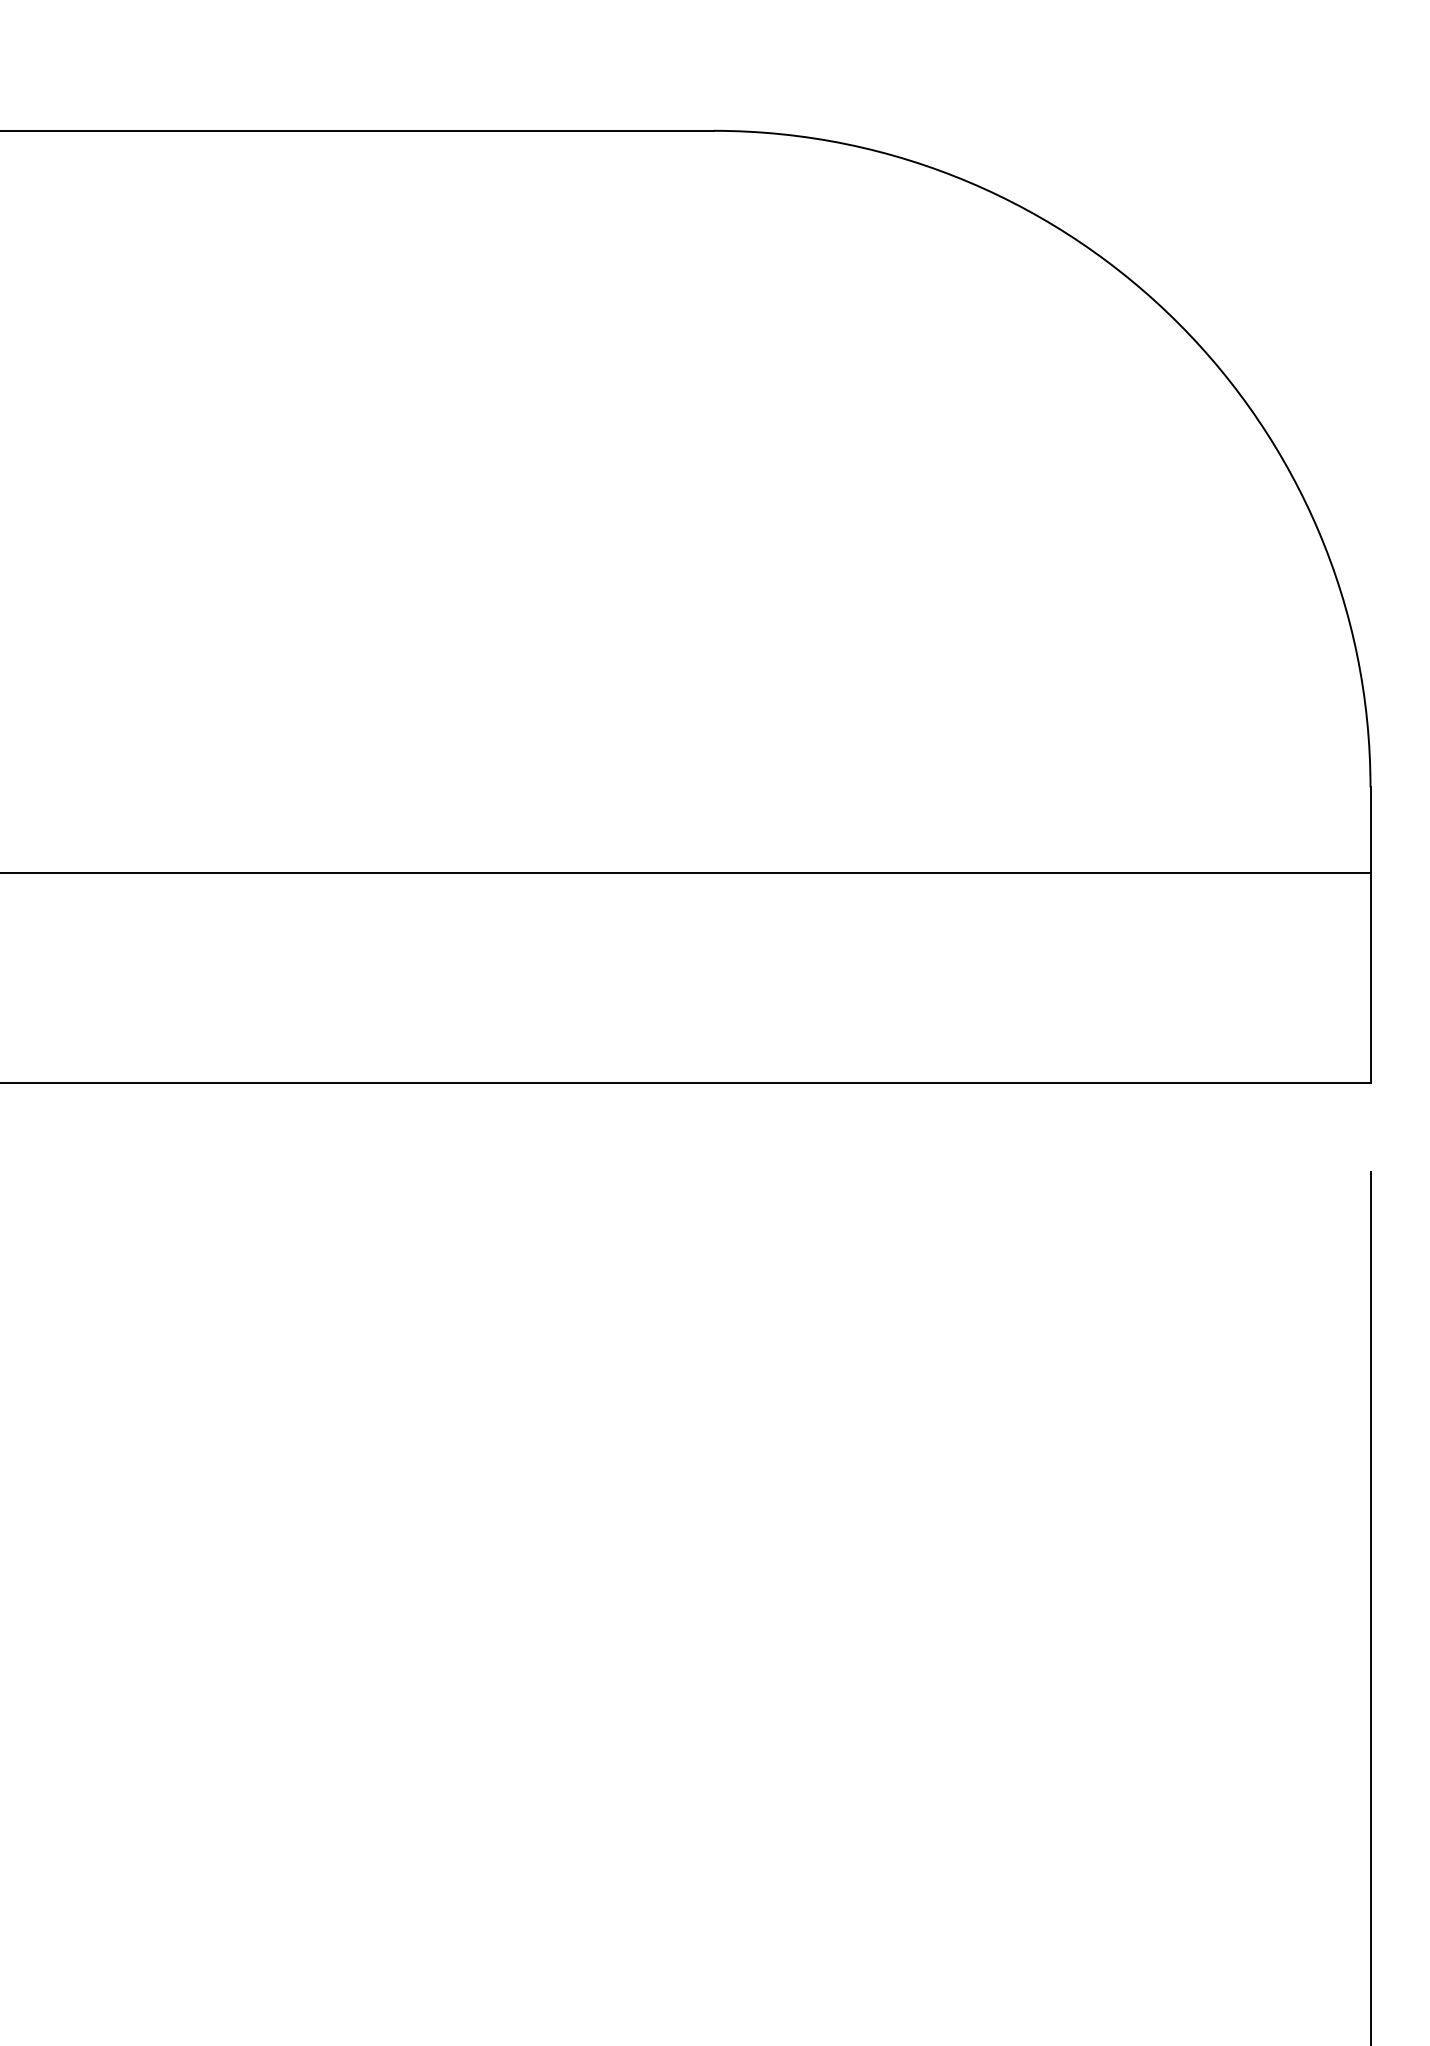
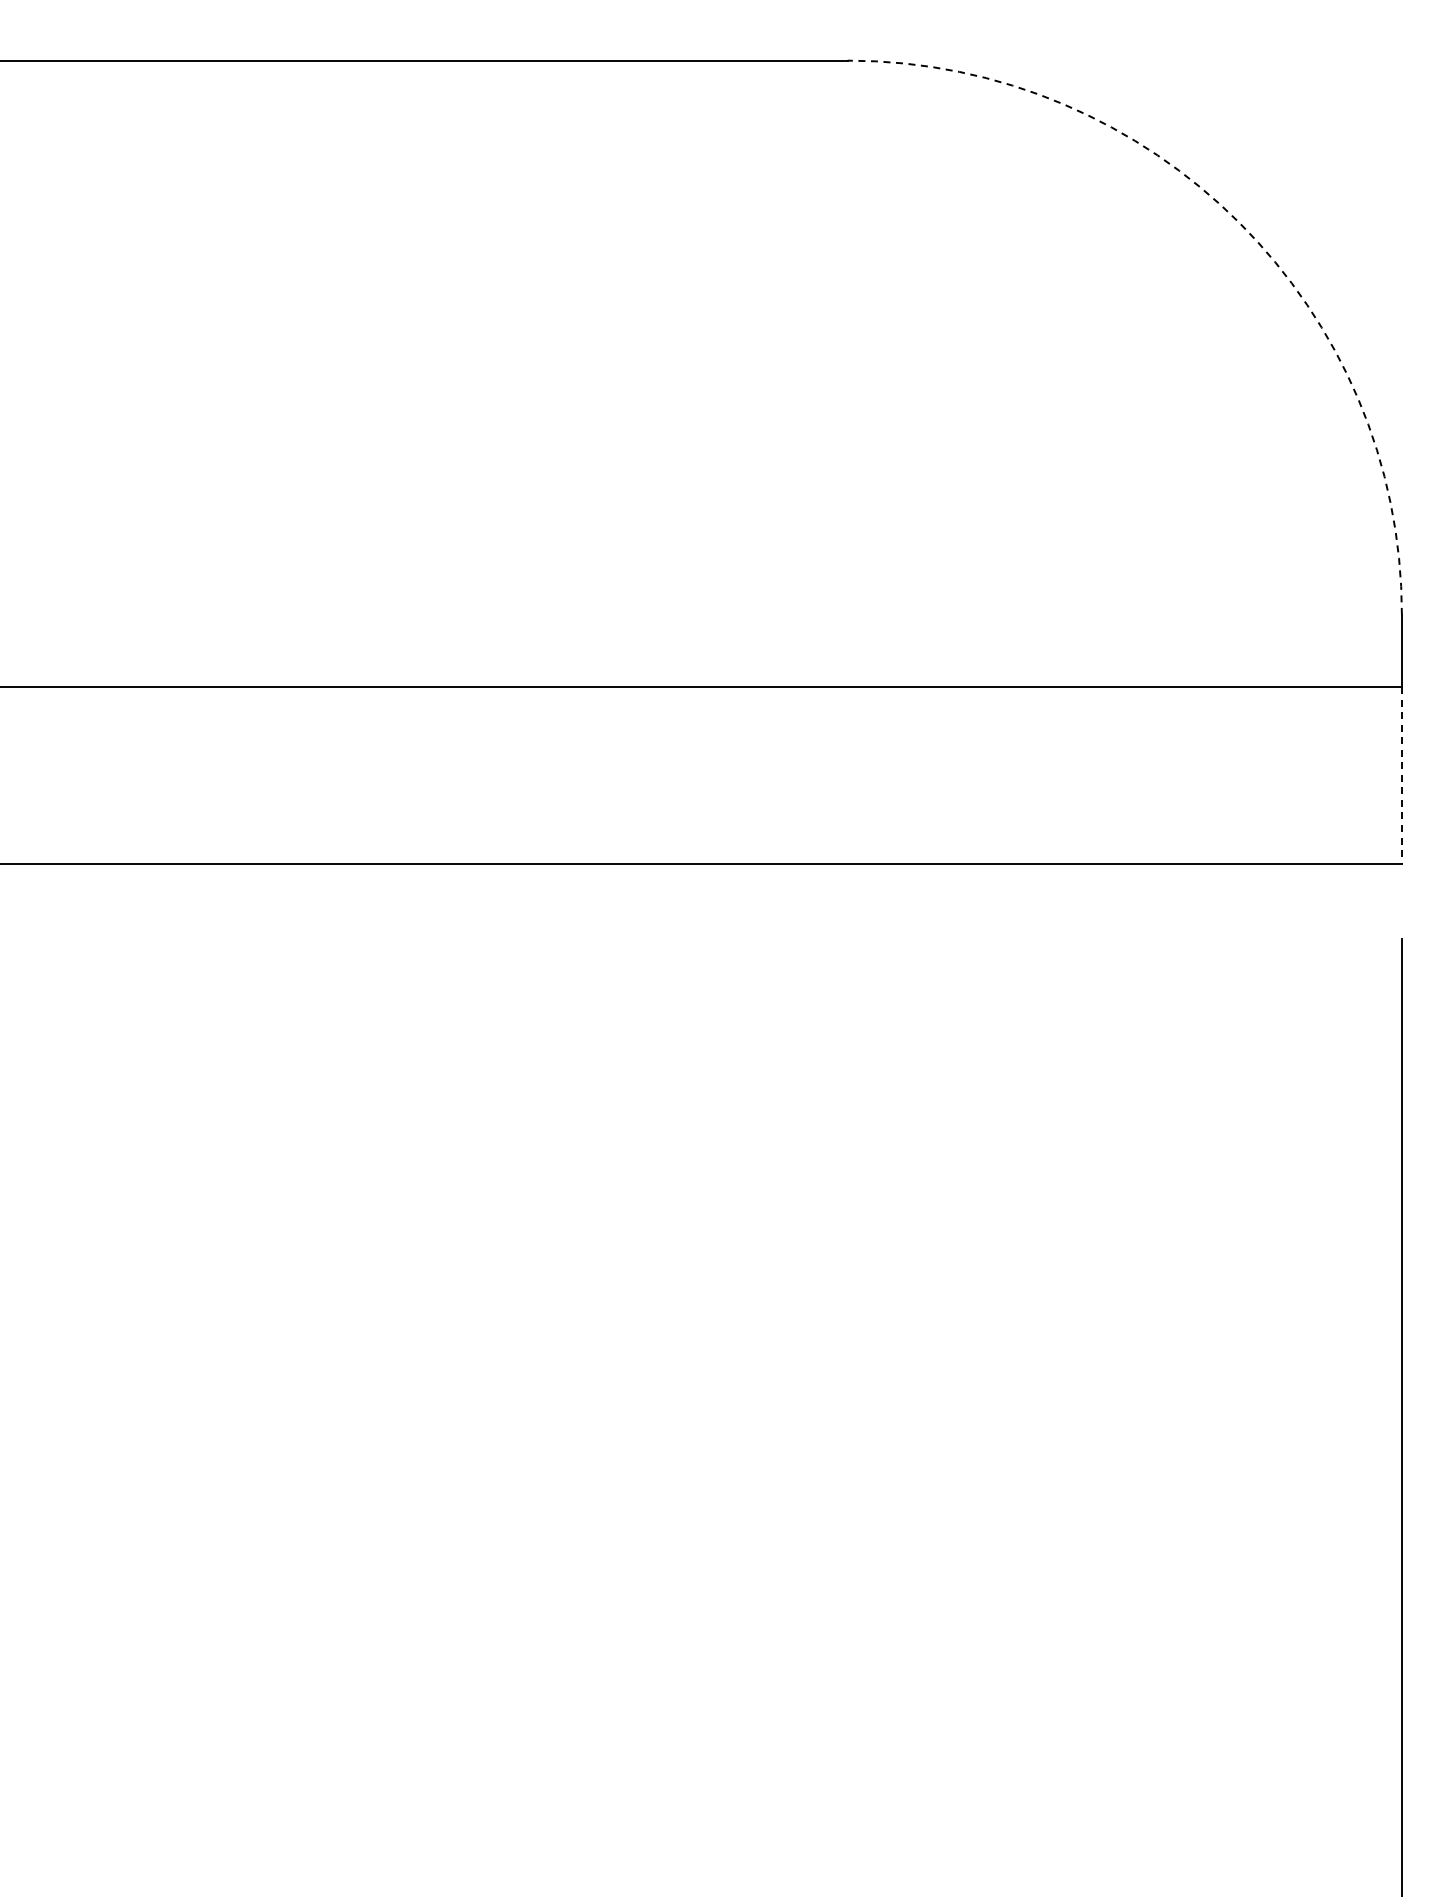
arc: (1178, 322) -> (1239, 222), solid -> dashed
line: (1370, 977) -> (1401, 775), solid -> dashed

